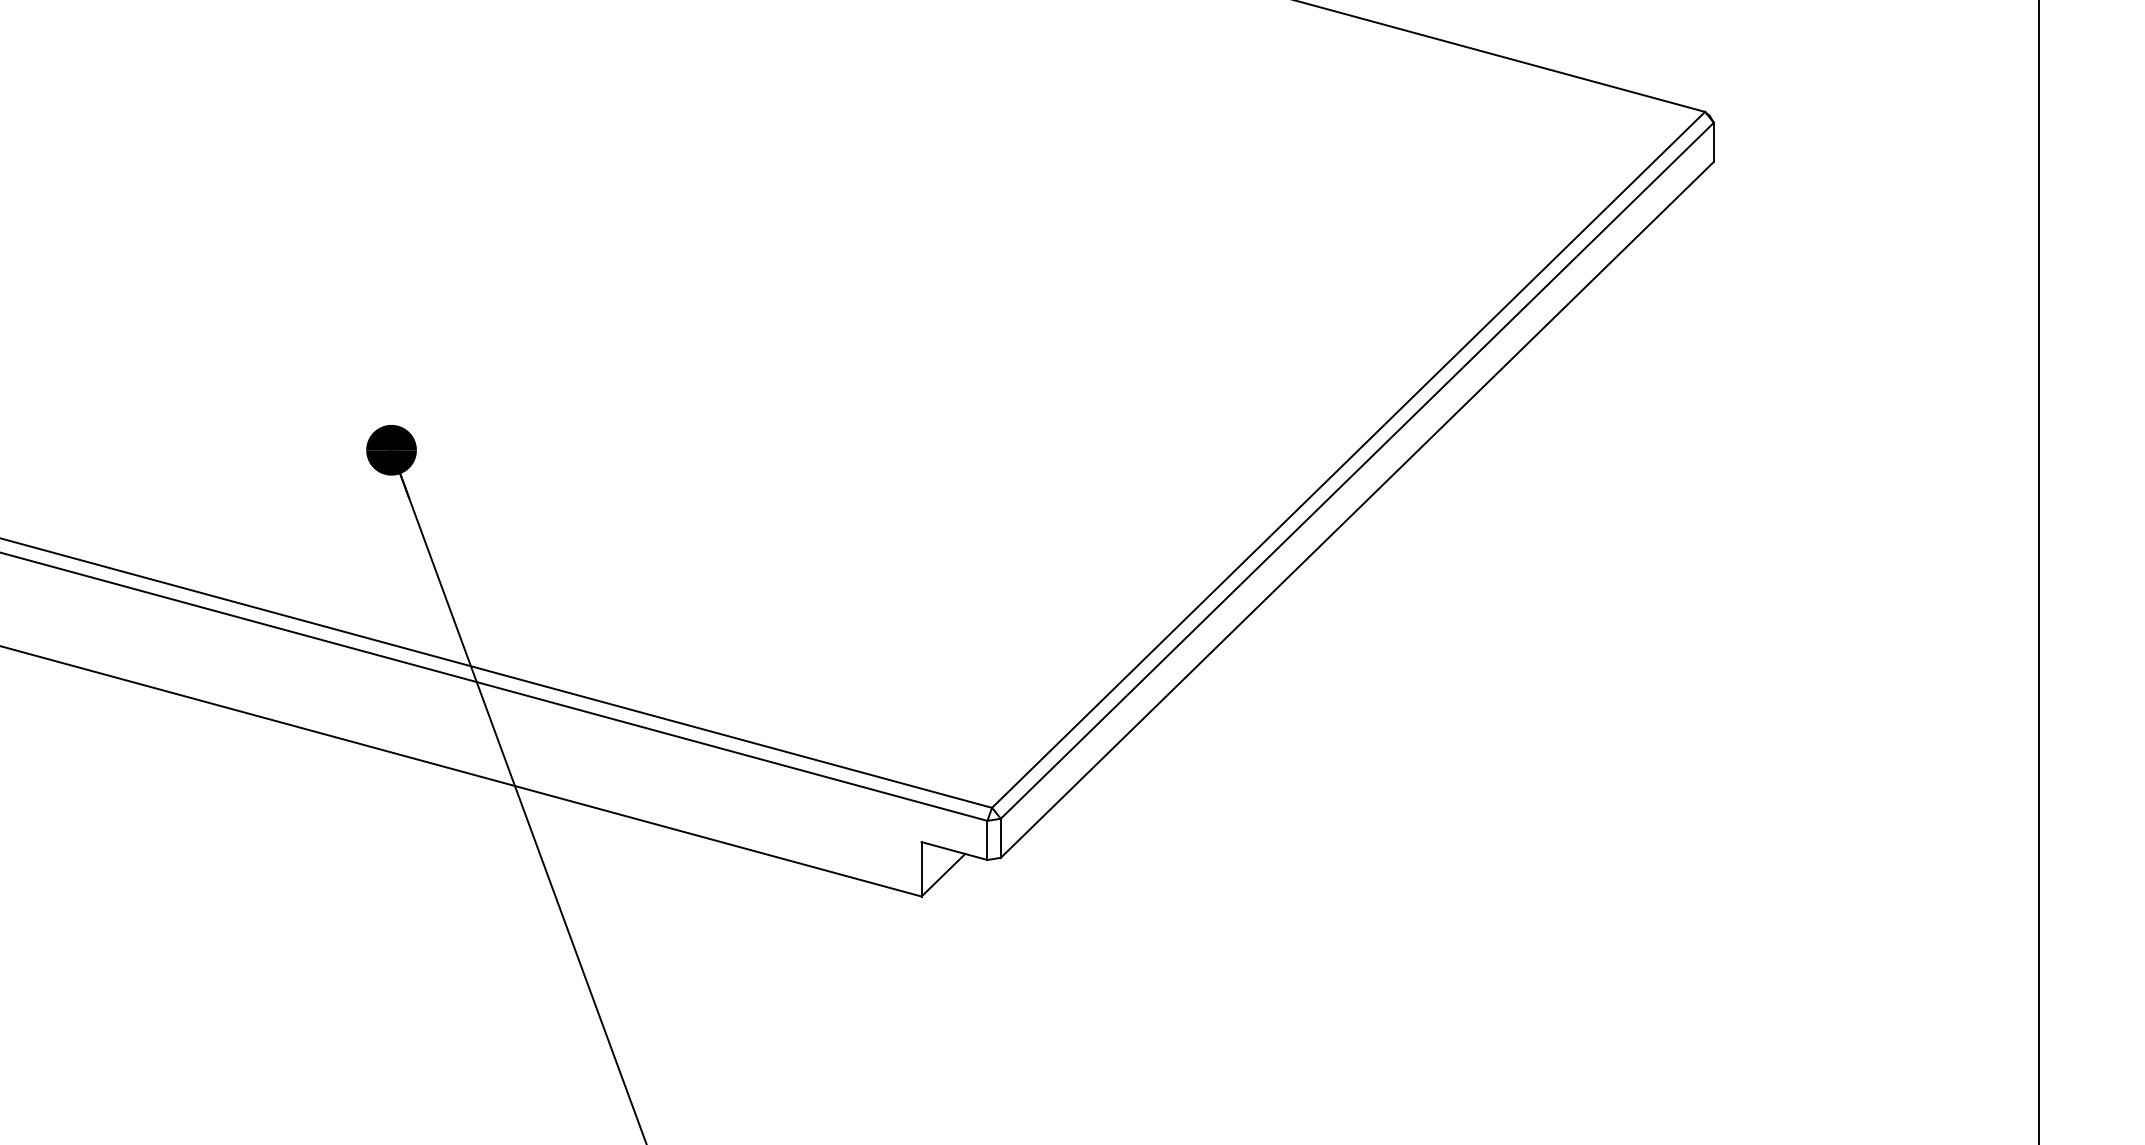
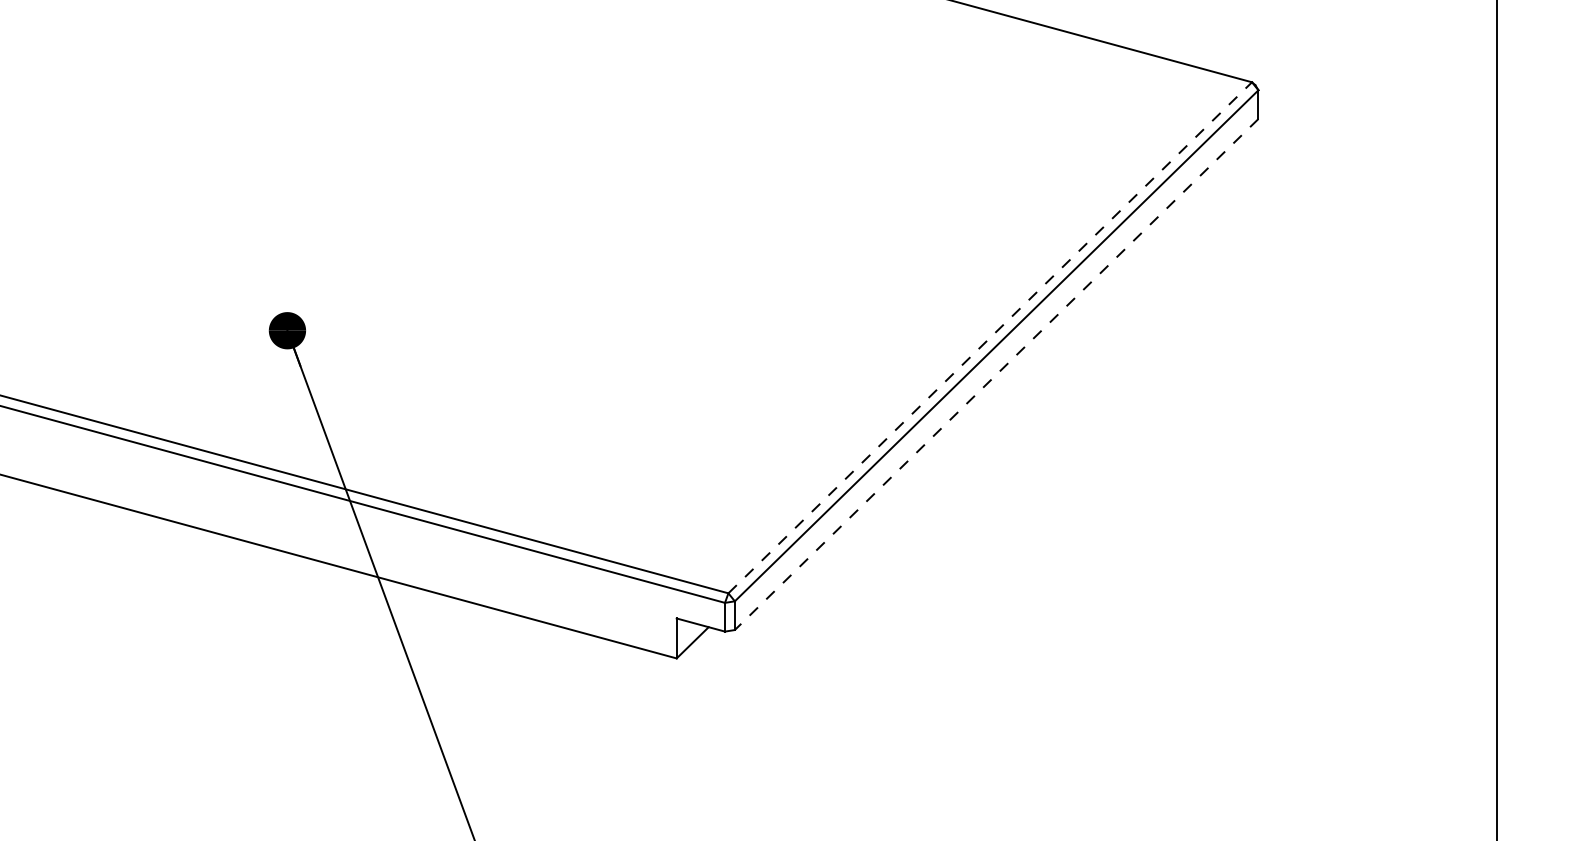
line: (1348, 459) -> (990, 337), solid -> dashed
line: (1357, 509) -> (996, 374), solid -> dashed

